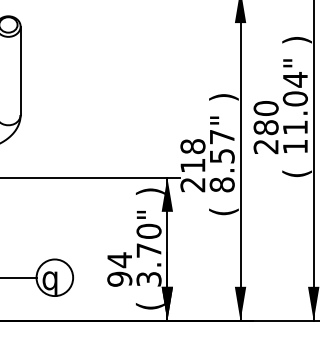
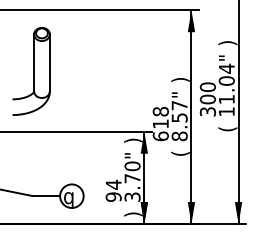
text: (267, 136) -> (208, 105), 280 -> 300
text: (192, 185) -> (160, 136), 218 -> 618
text: (150, 306) -> (133, 214), ( -> )

